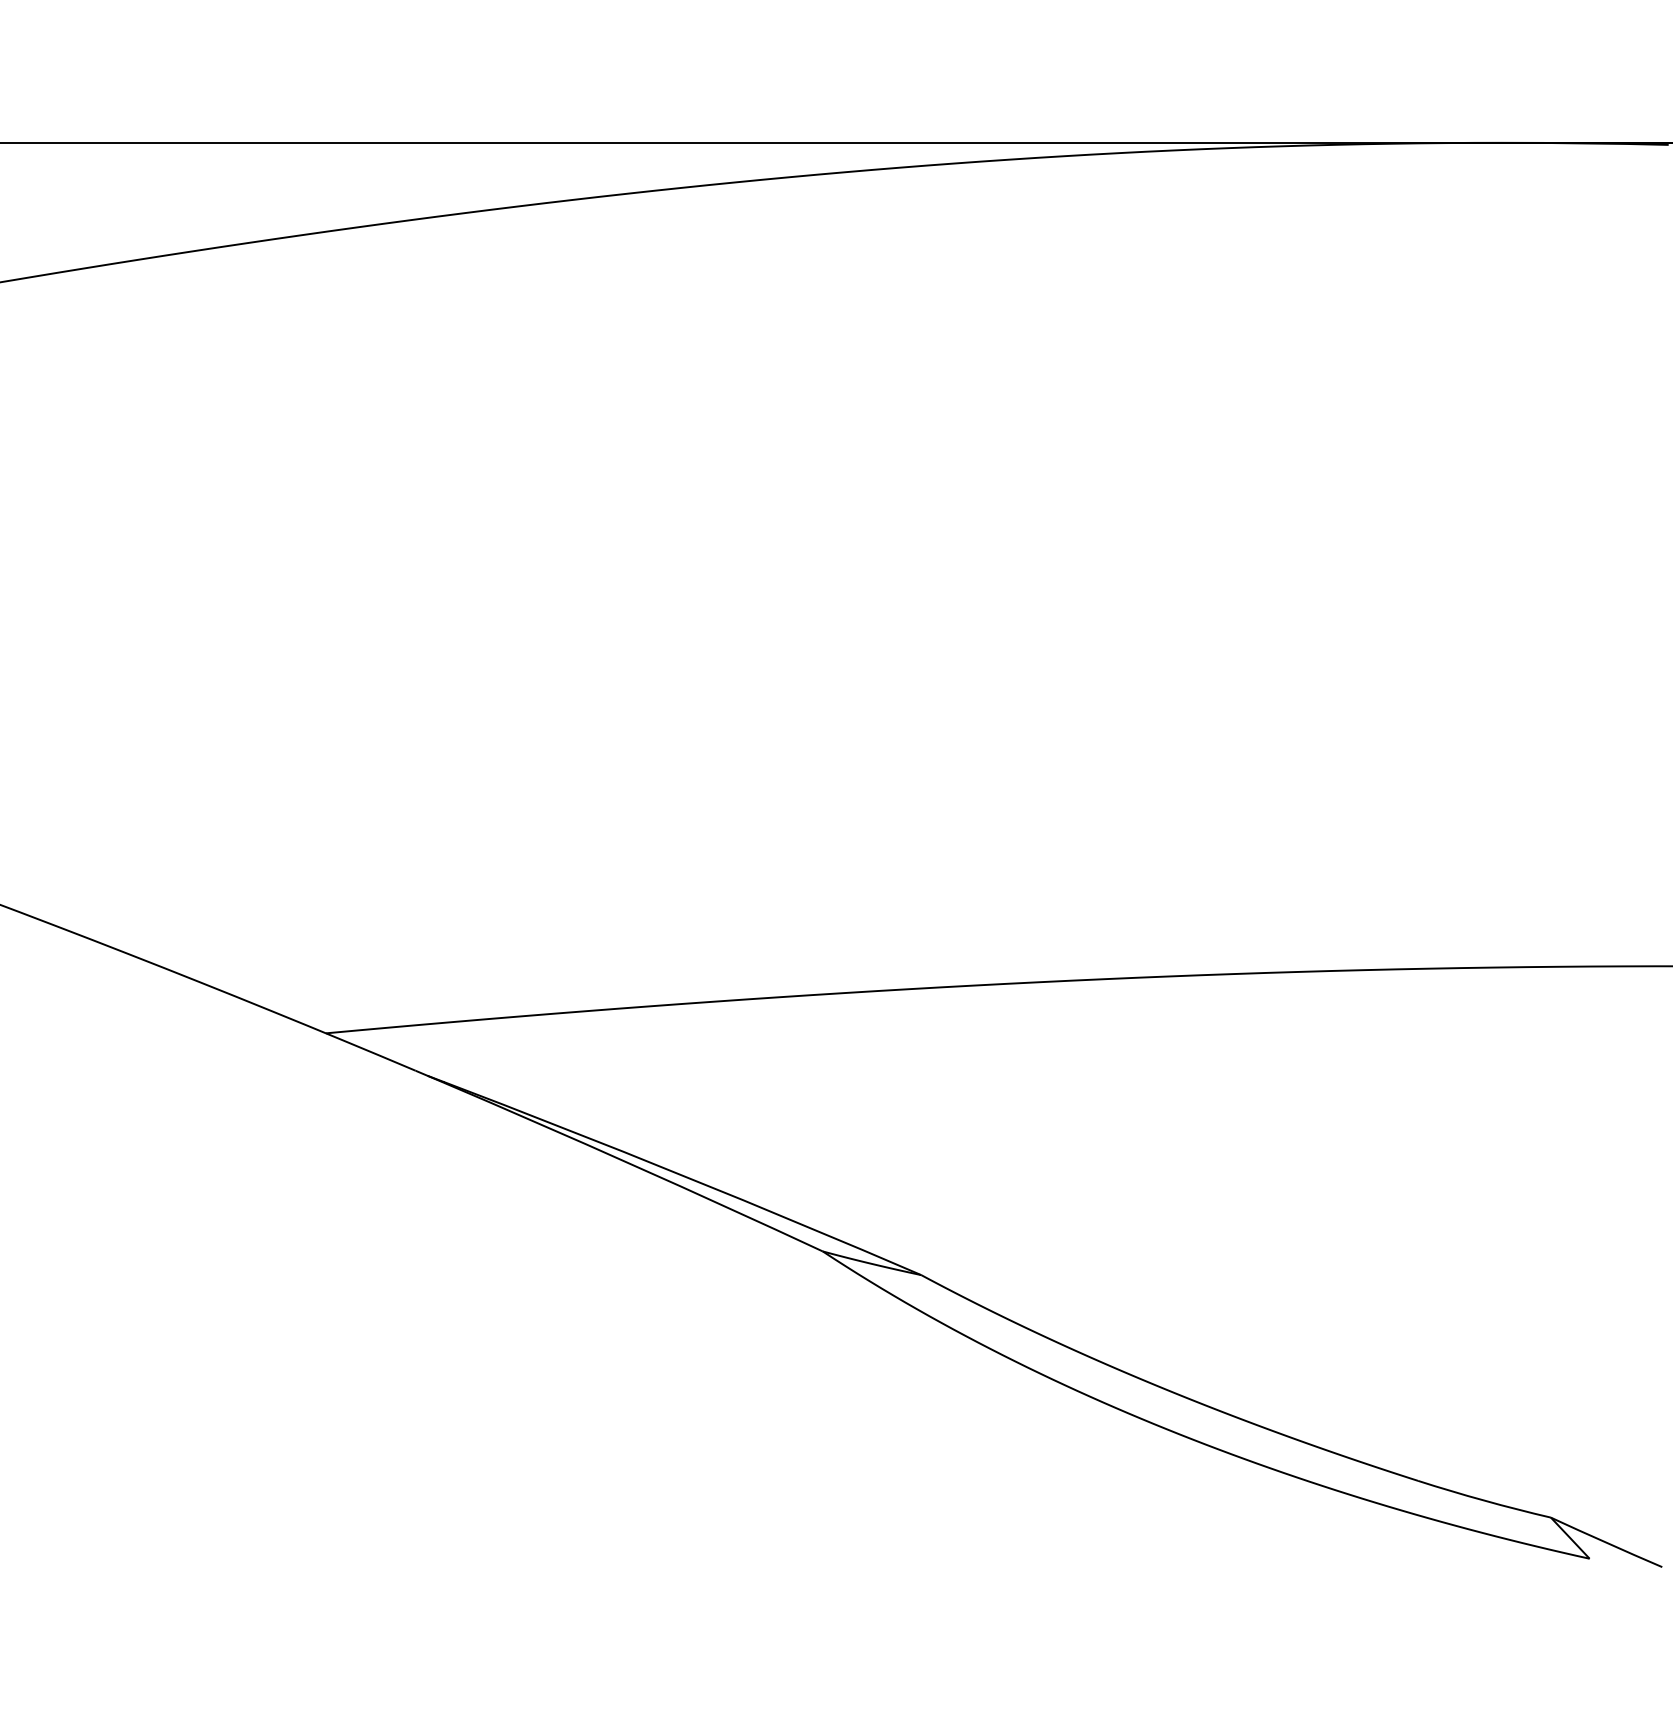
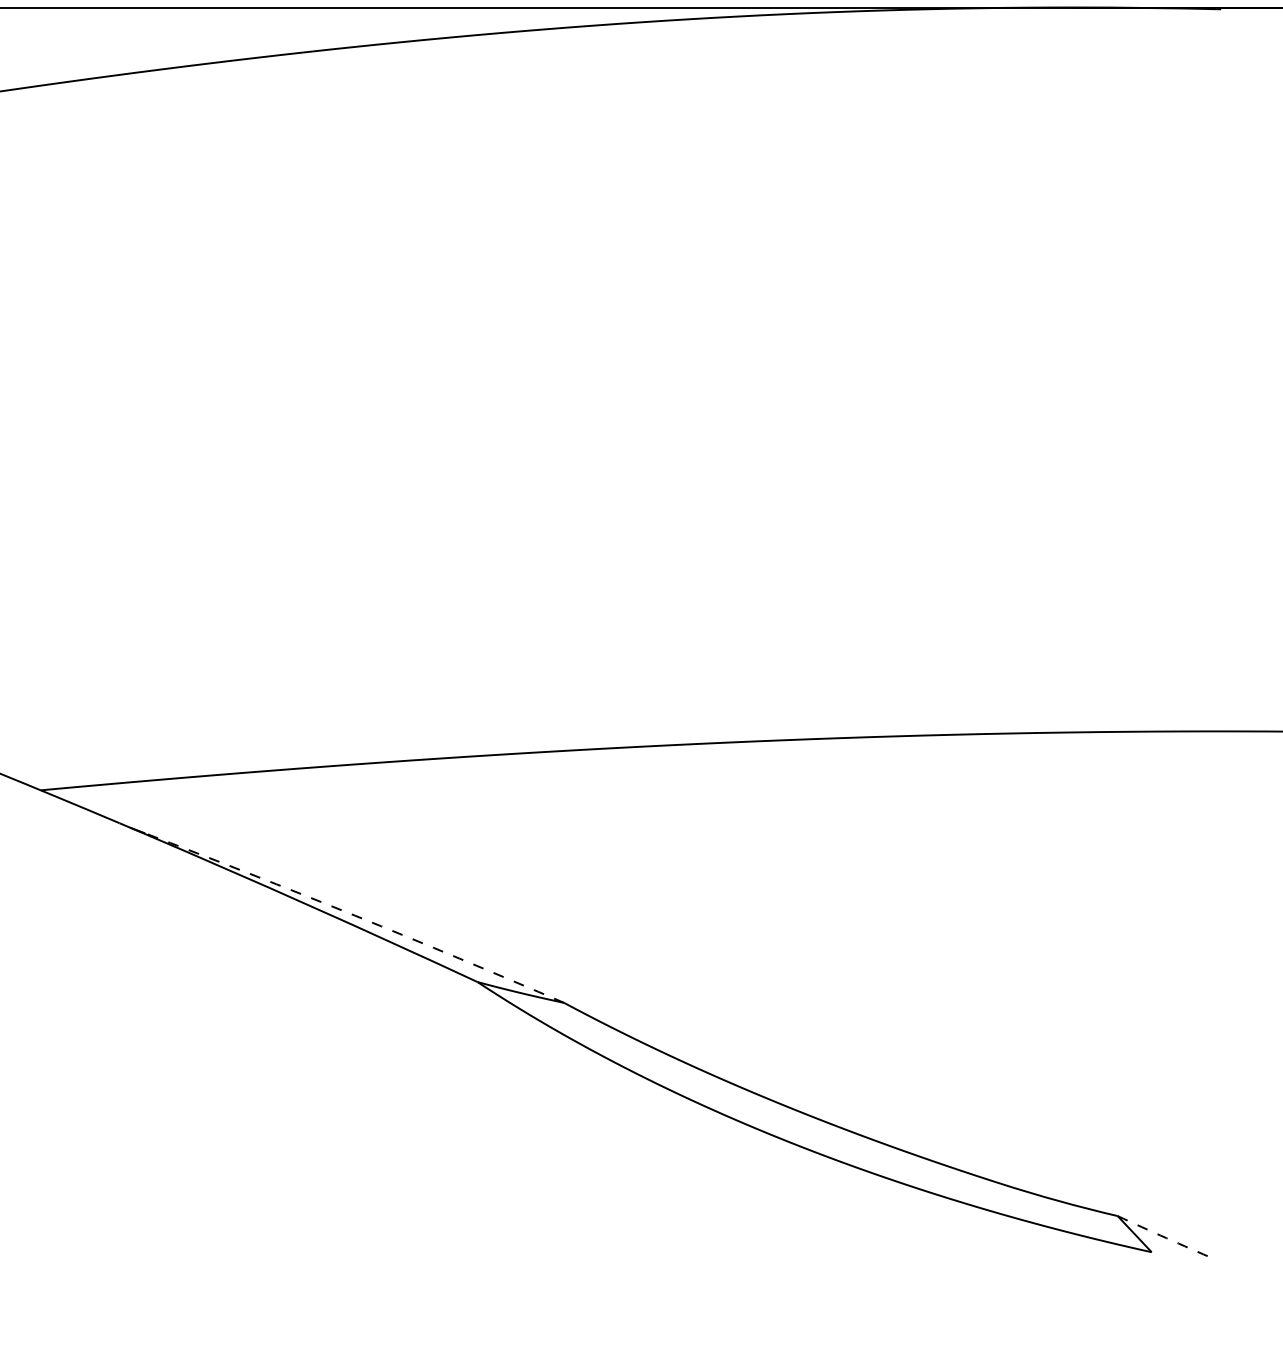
arc: (683, 1175) -> (355, 915), solid -> dashed
arc: (1606, 1542) -> (1166, 1237), solid -> dashed

